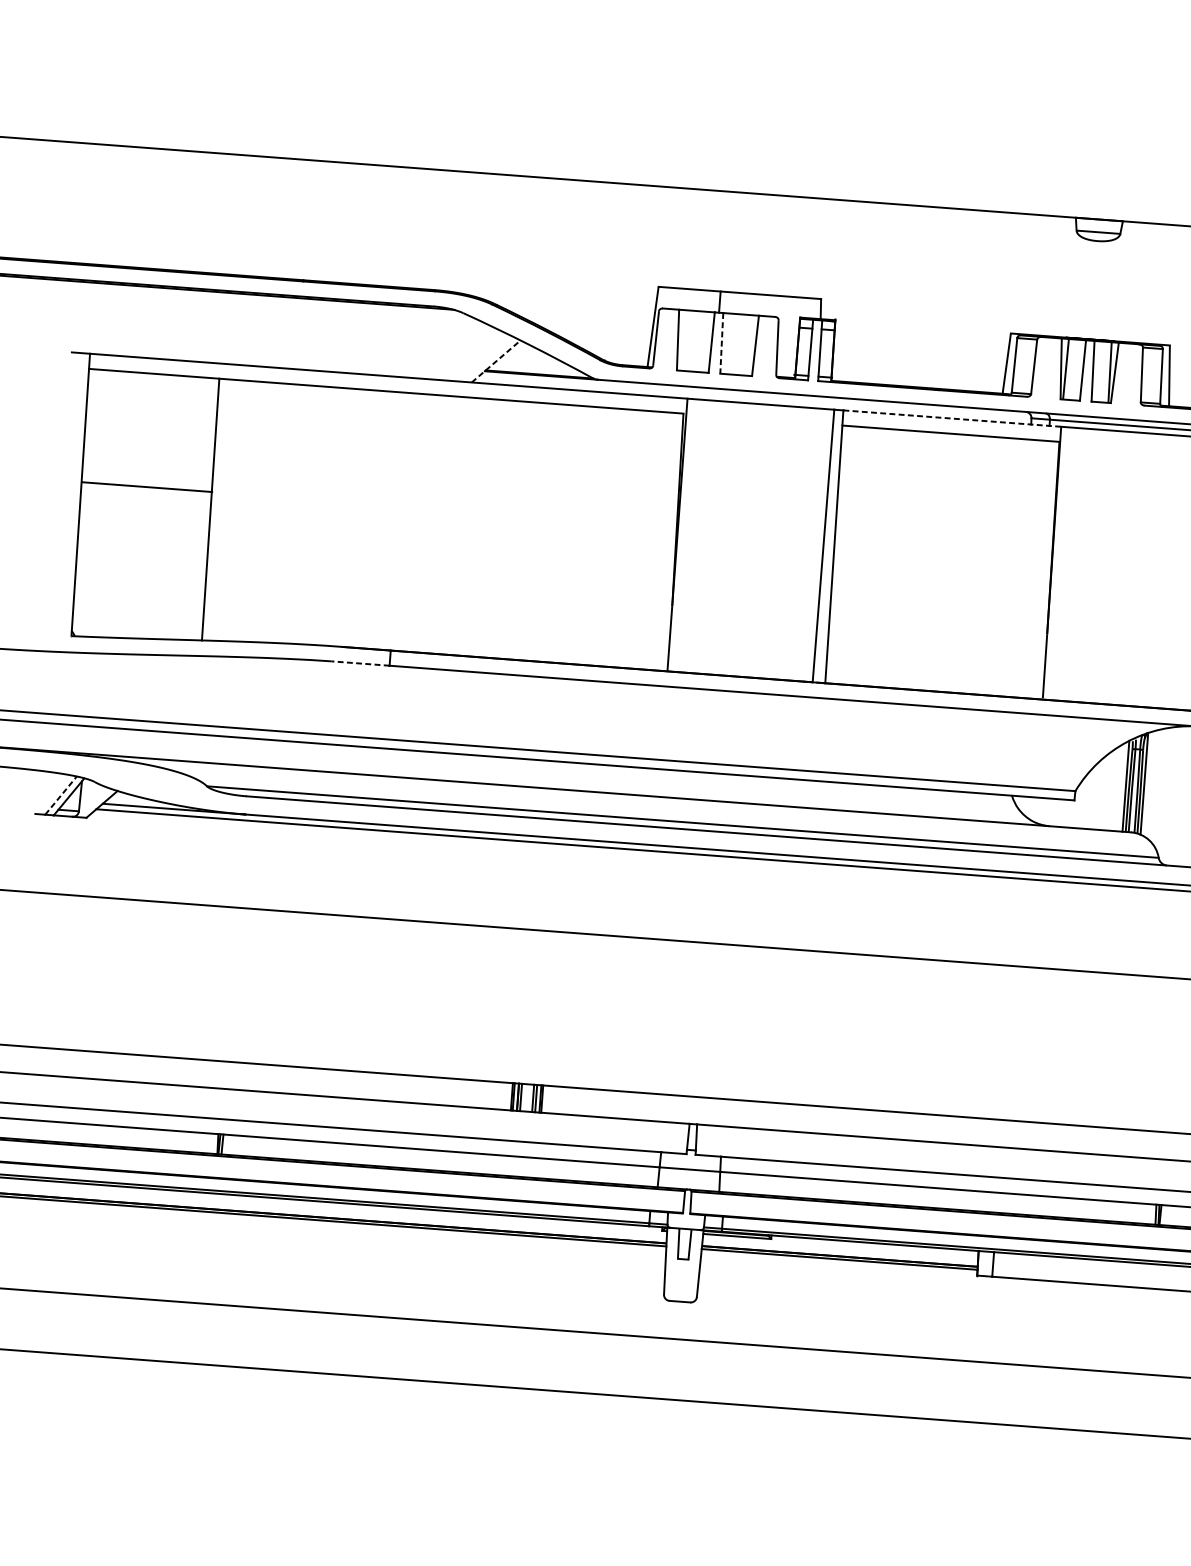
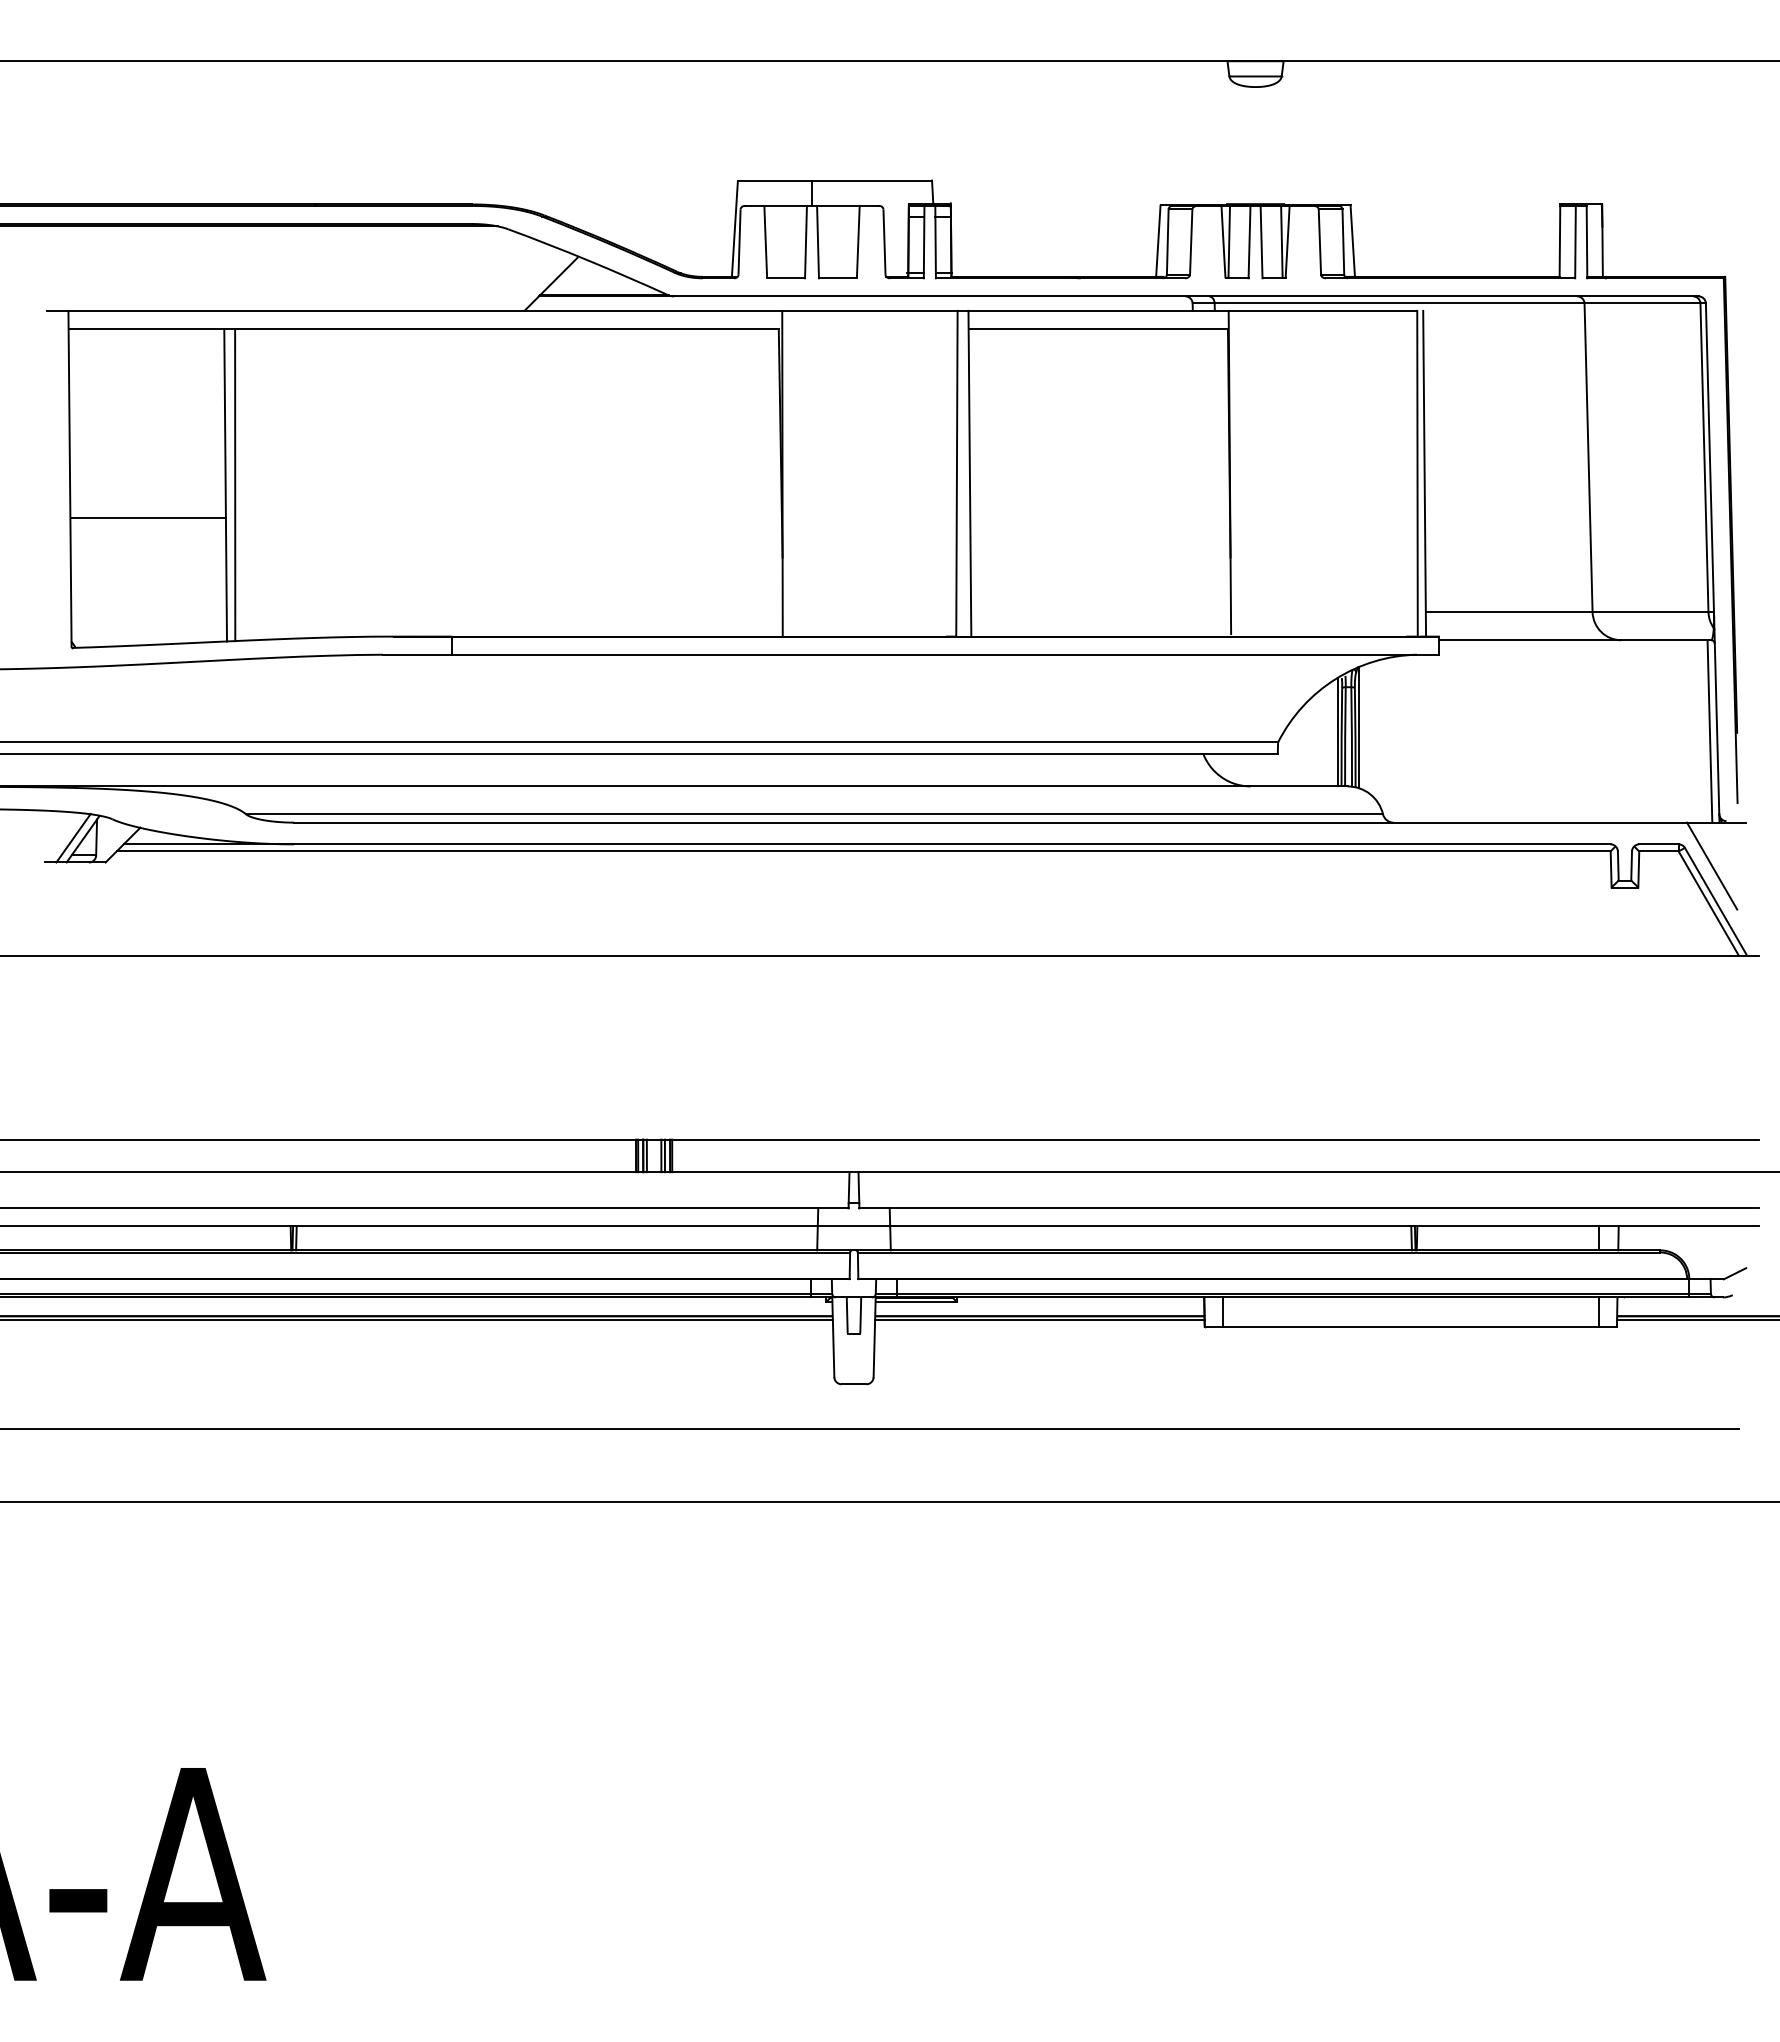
line: (722, 343) -> (818, 242), dashed -> solid
line: (496, 362) -> (551, 284), dashed -> solid
line: (953, 418) -> (1099, 310), dashed -> solid
line: (146, 487) -> (147, 518), moved
line: (218, 509) -> (235, 484), added
line: (360, 663) -> (417, 654), dashed -> solid
line: (61, 795) -> (73, 838), dashed -> solid

